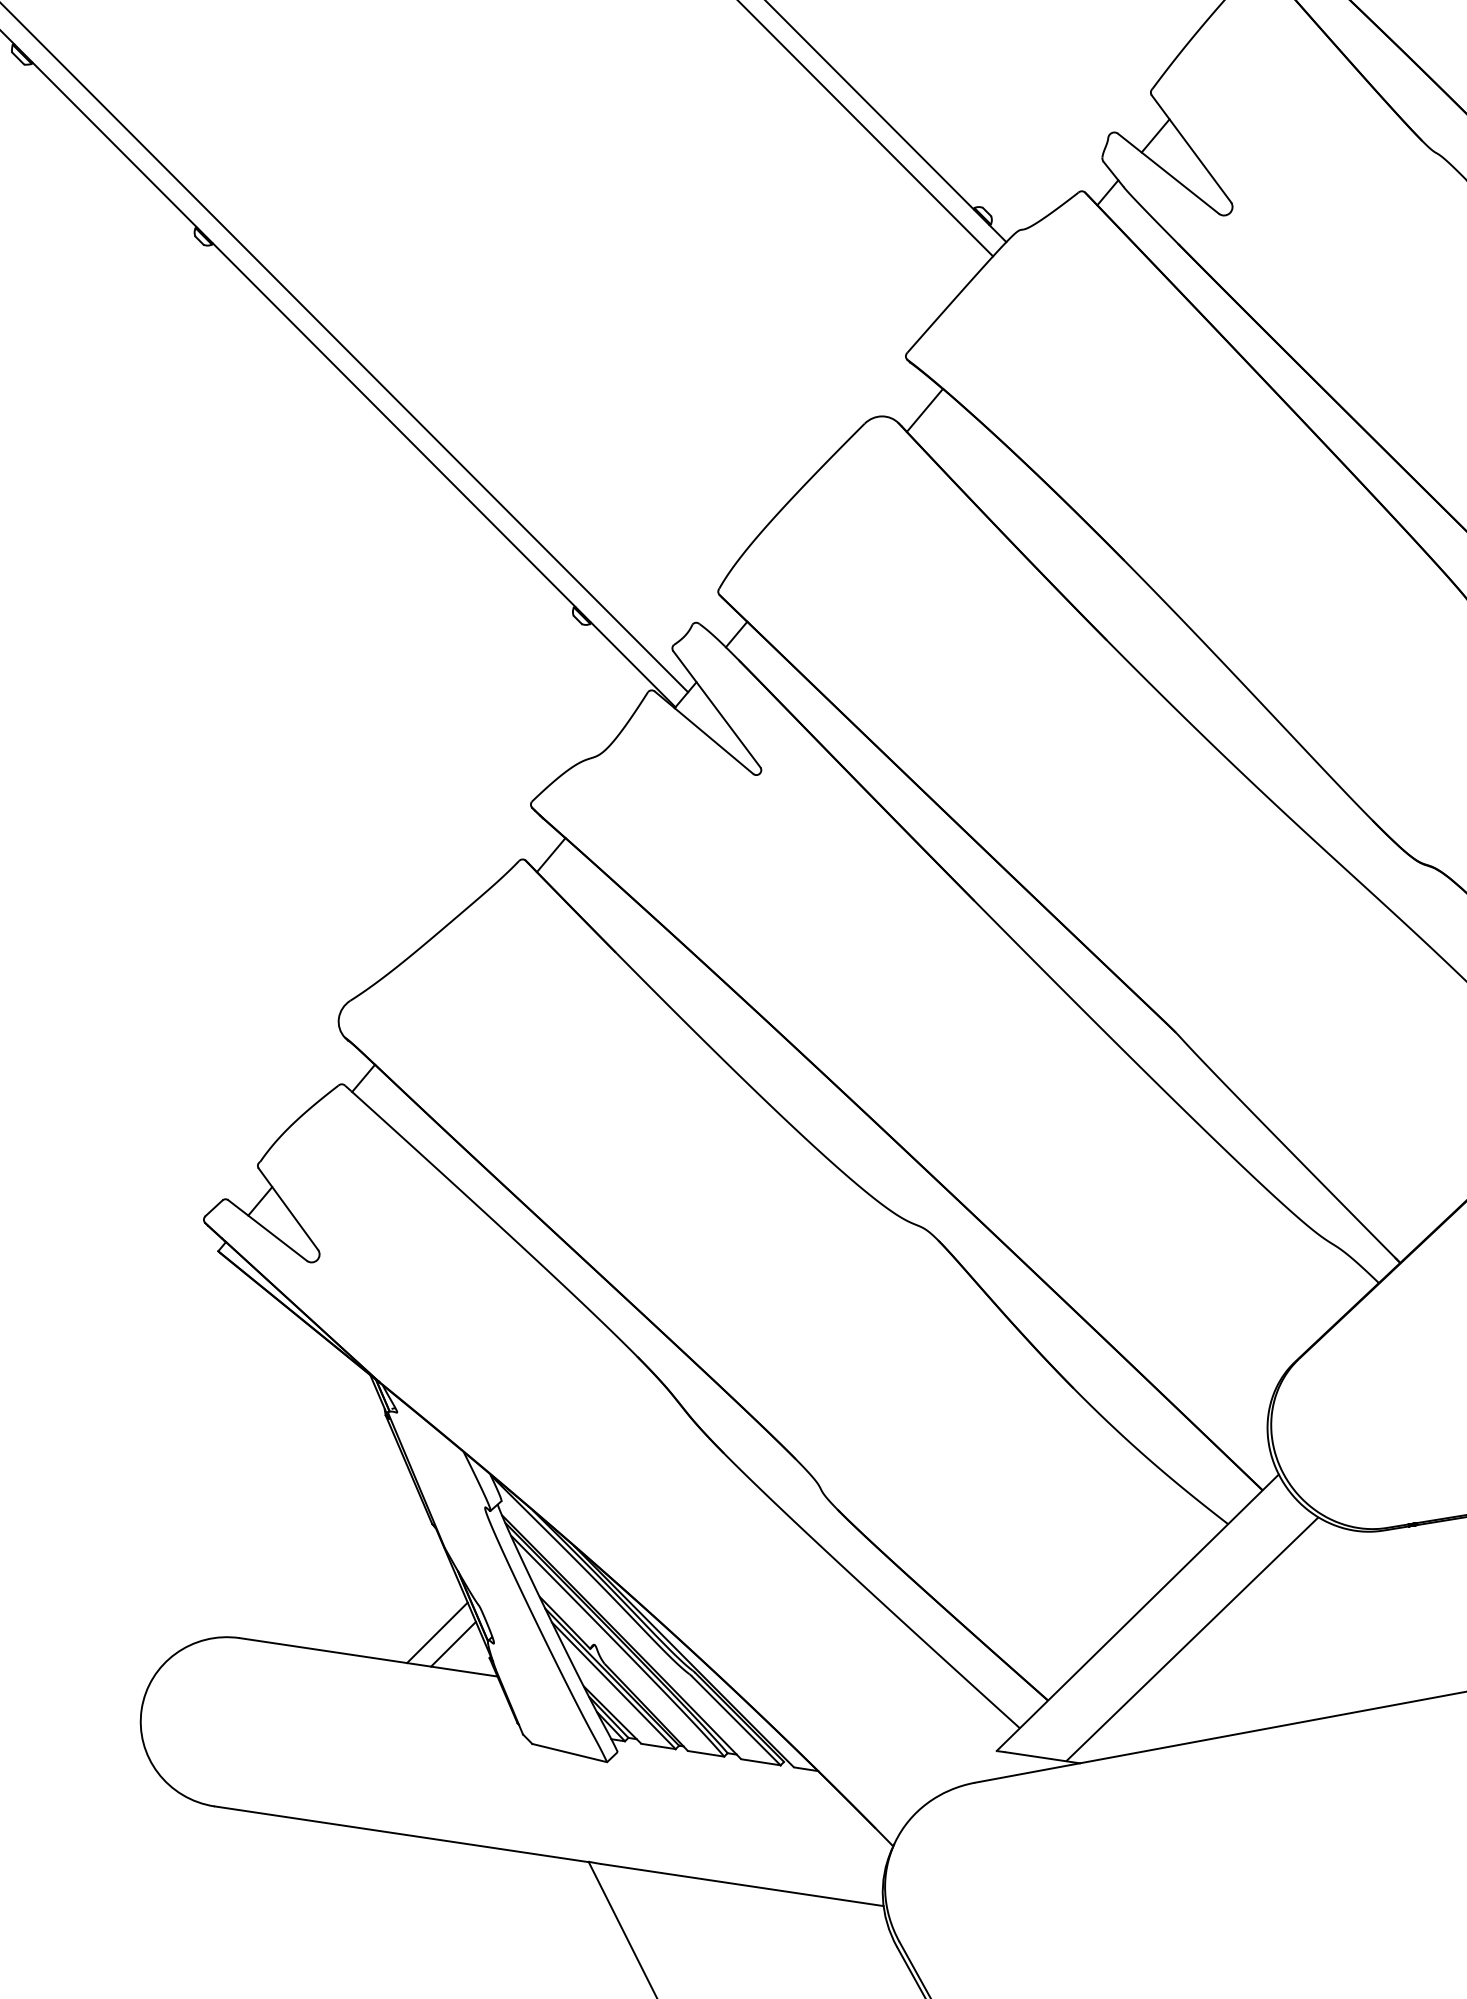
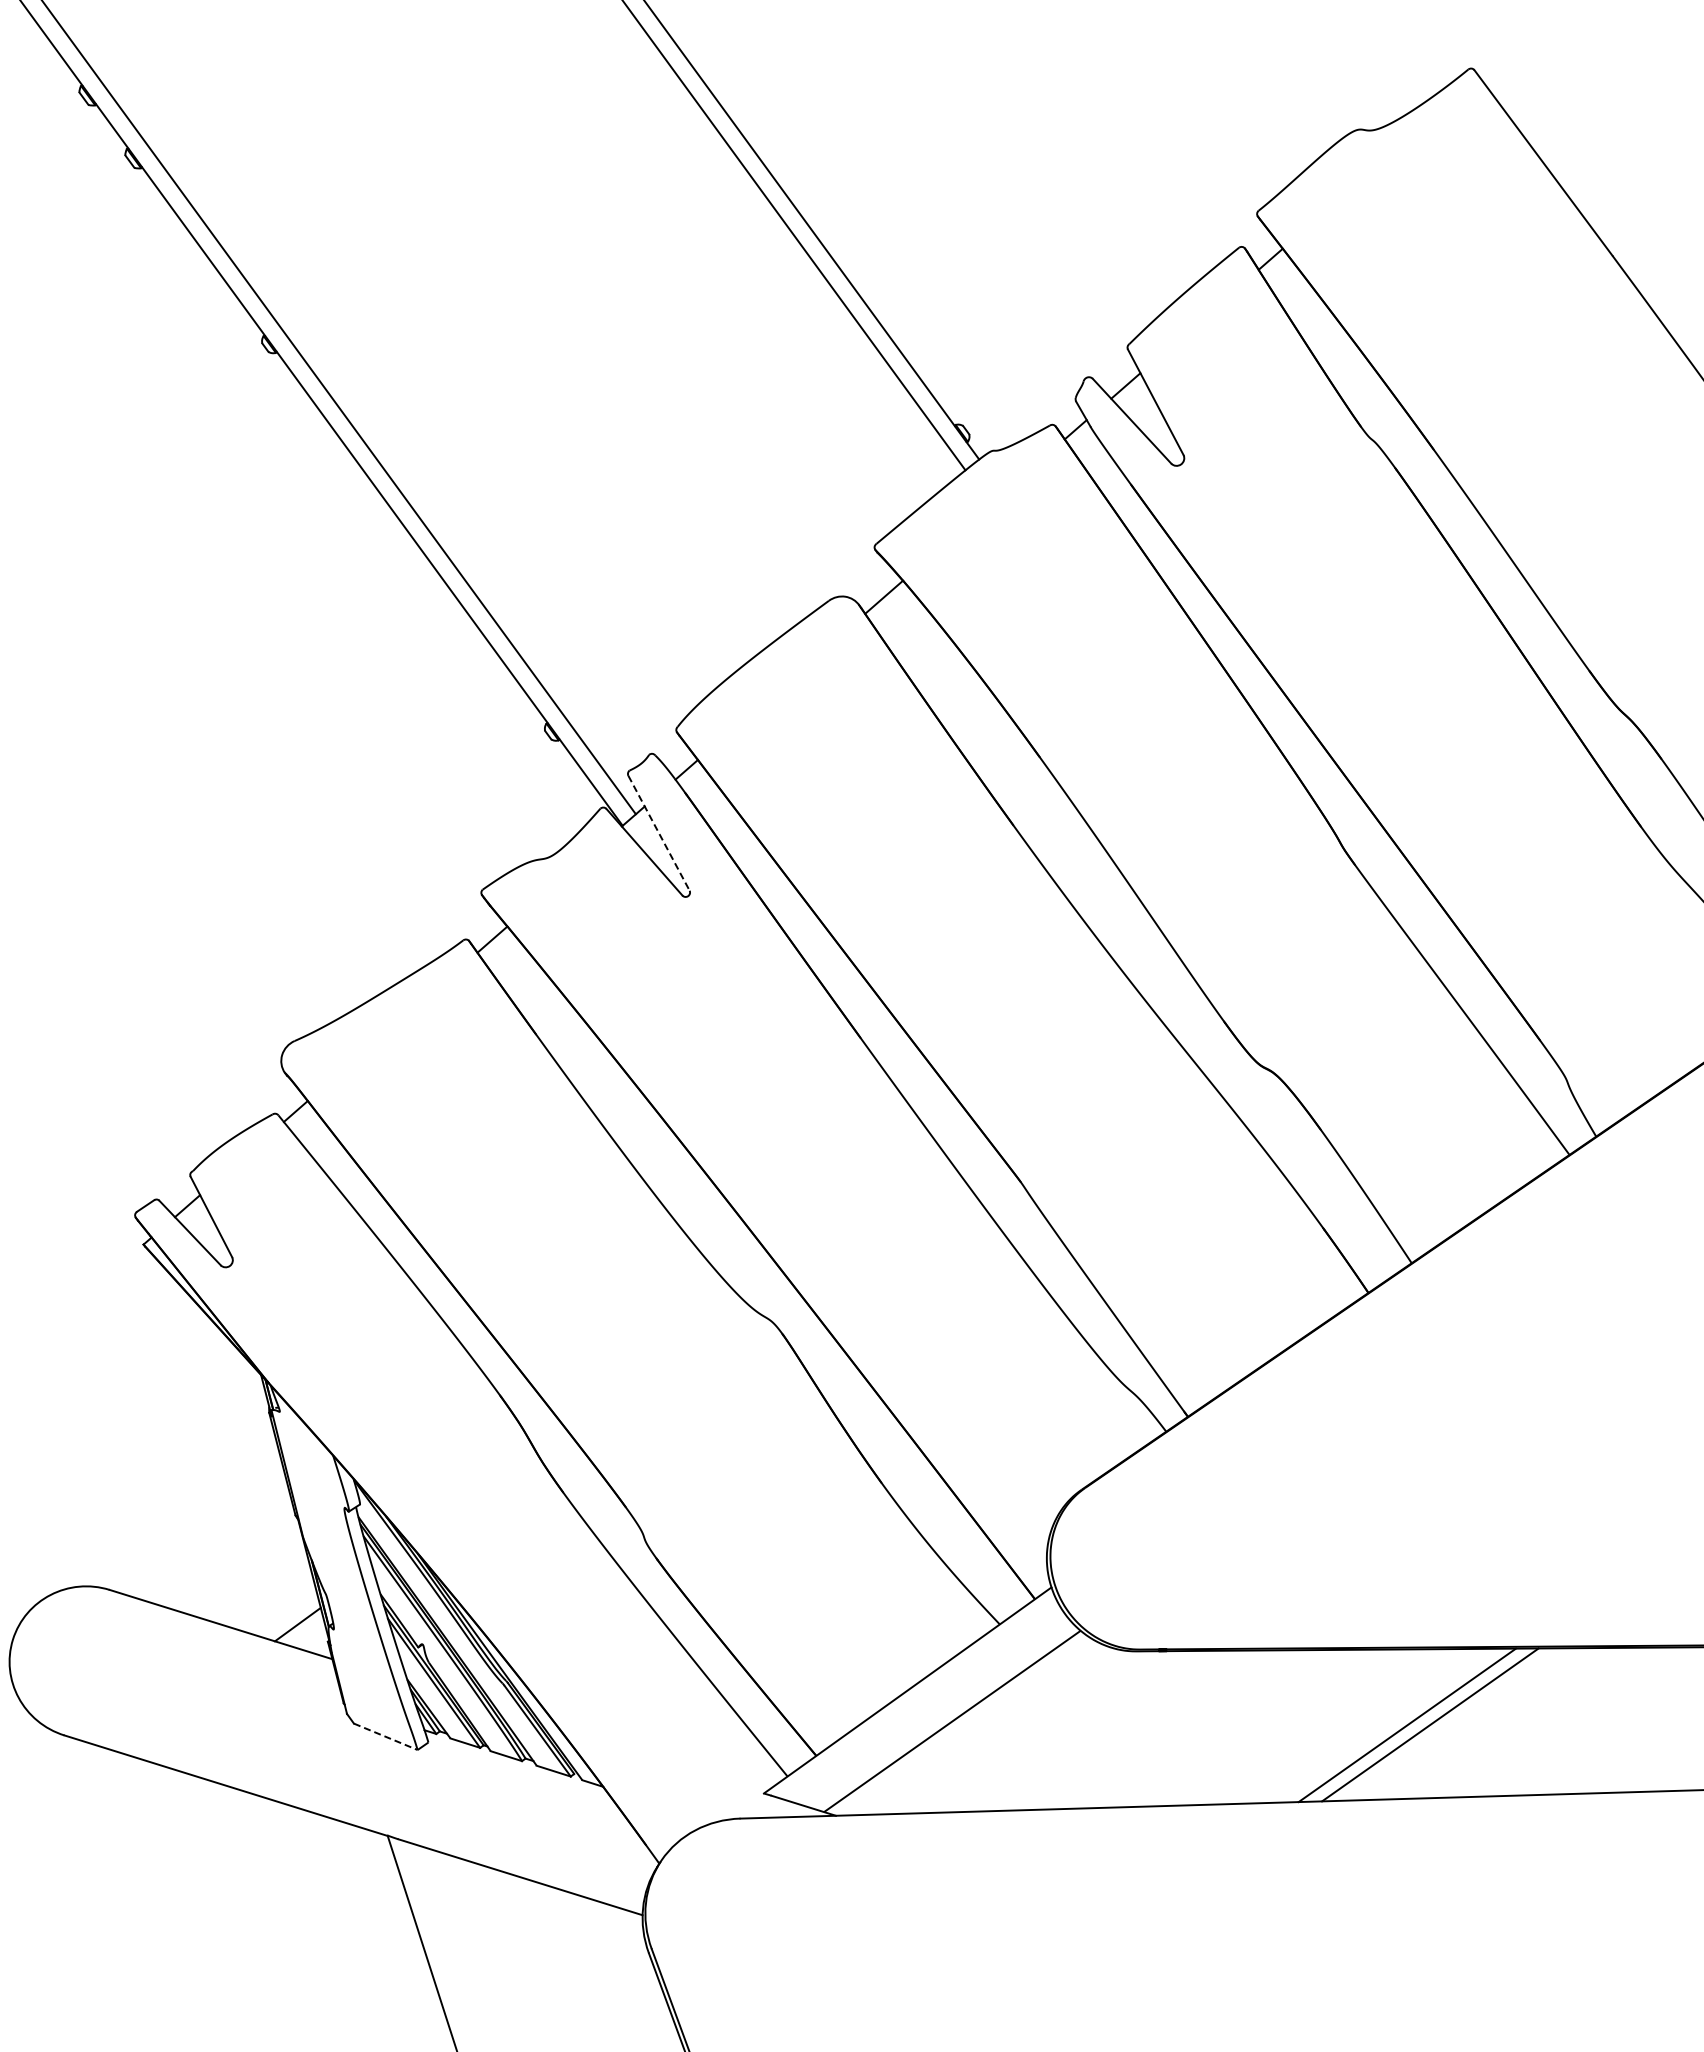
line: (717, 709) -> (659, 833), solid -> dashed
line: (437, 1631) -> (285, 1611), removed
line: (570, 1753) -> (386, 1737), solid -> dashed

